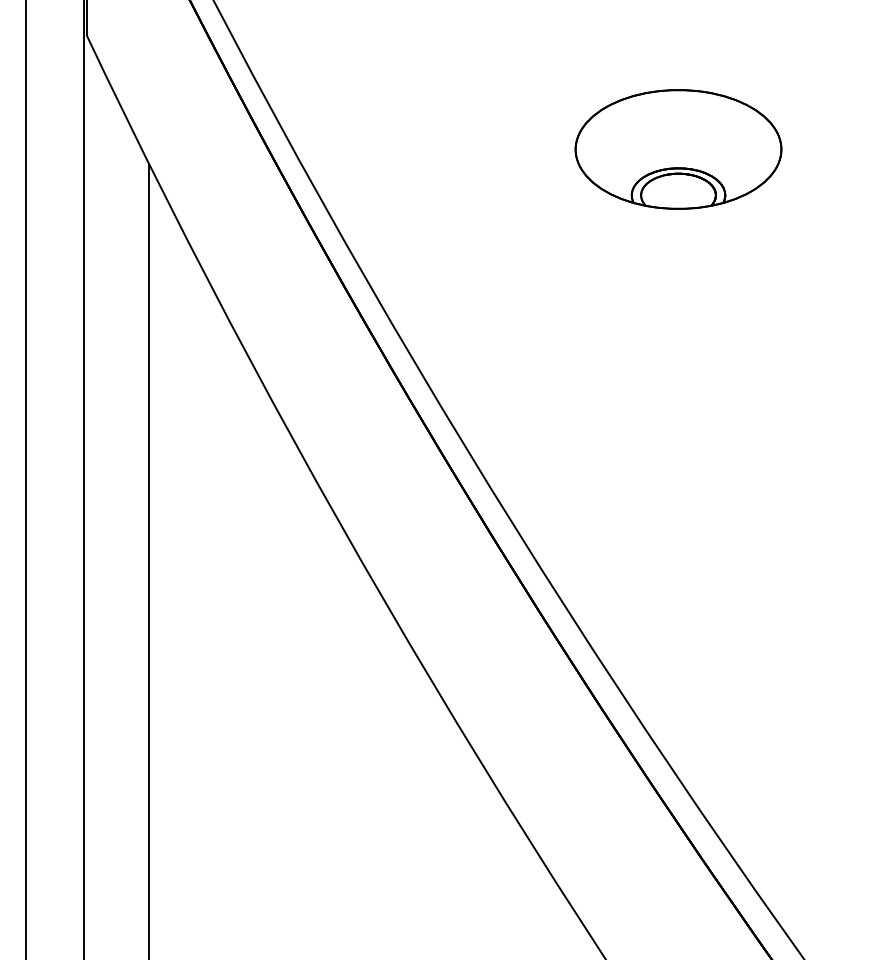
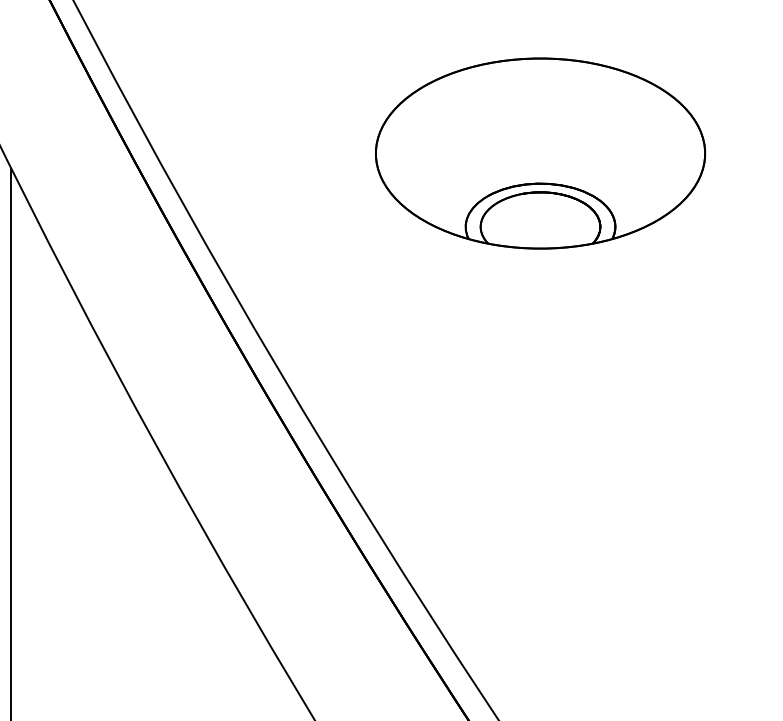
part: (678, 149) -> (540, 153), size x1.6

